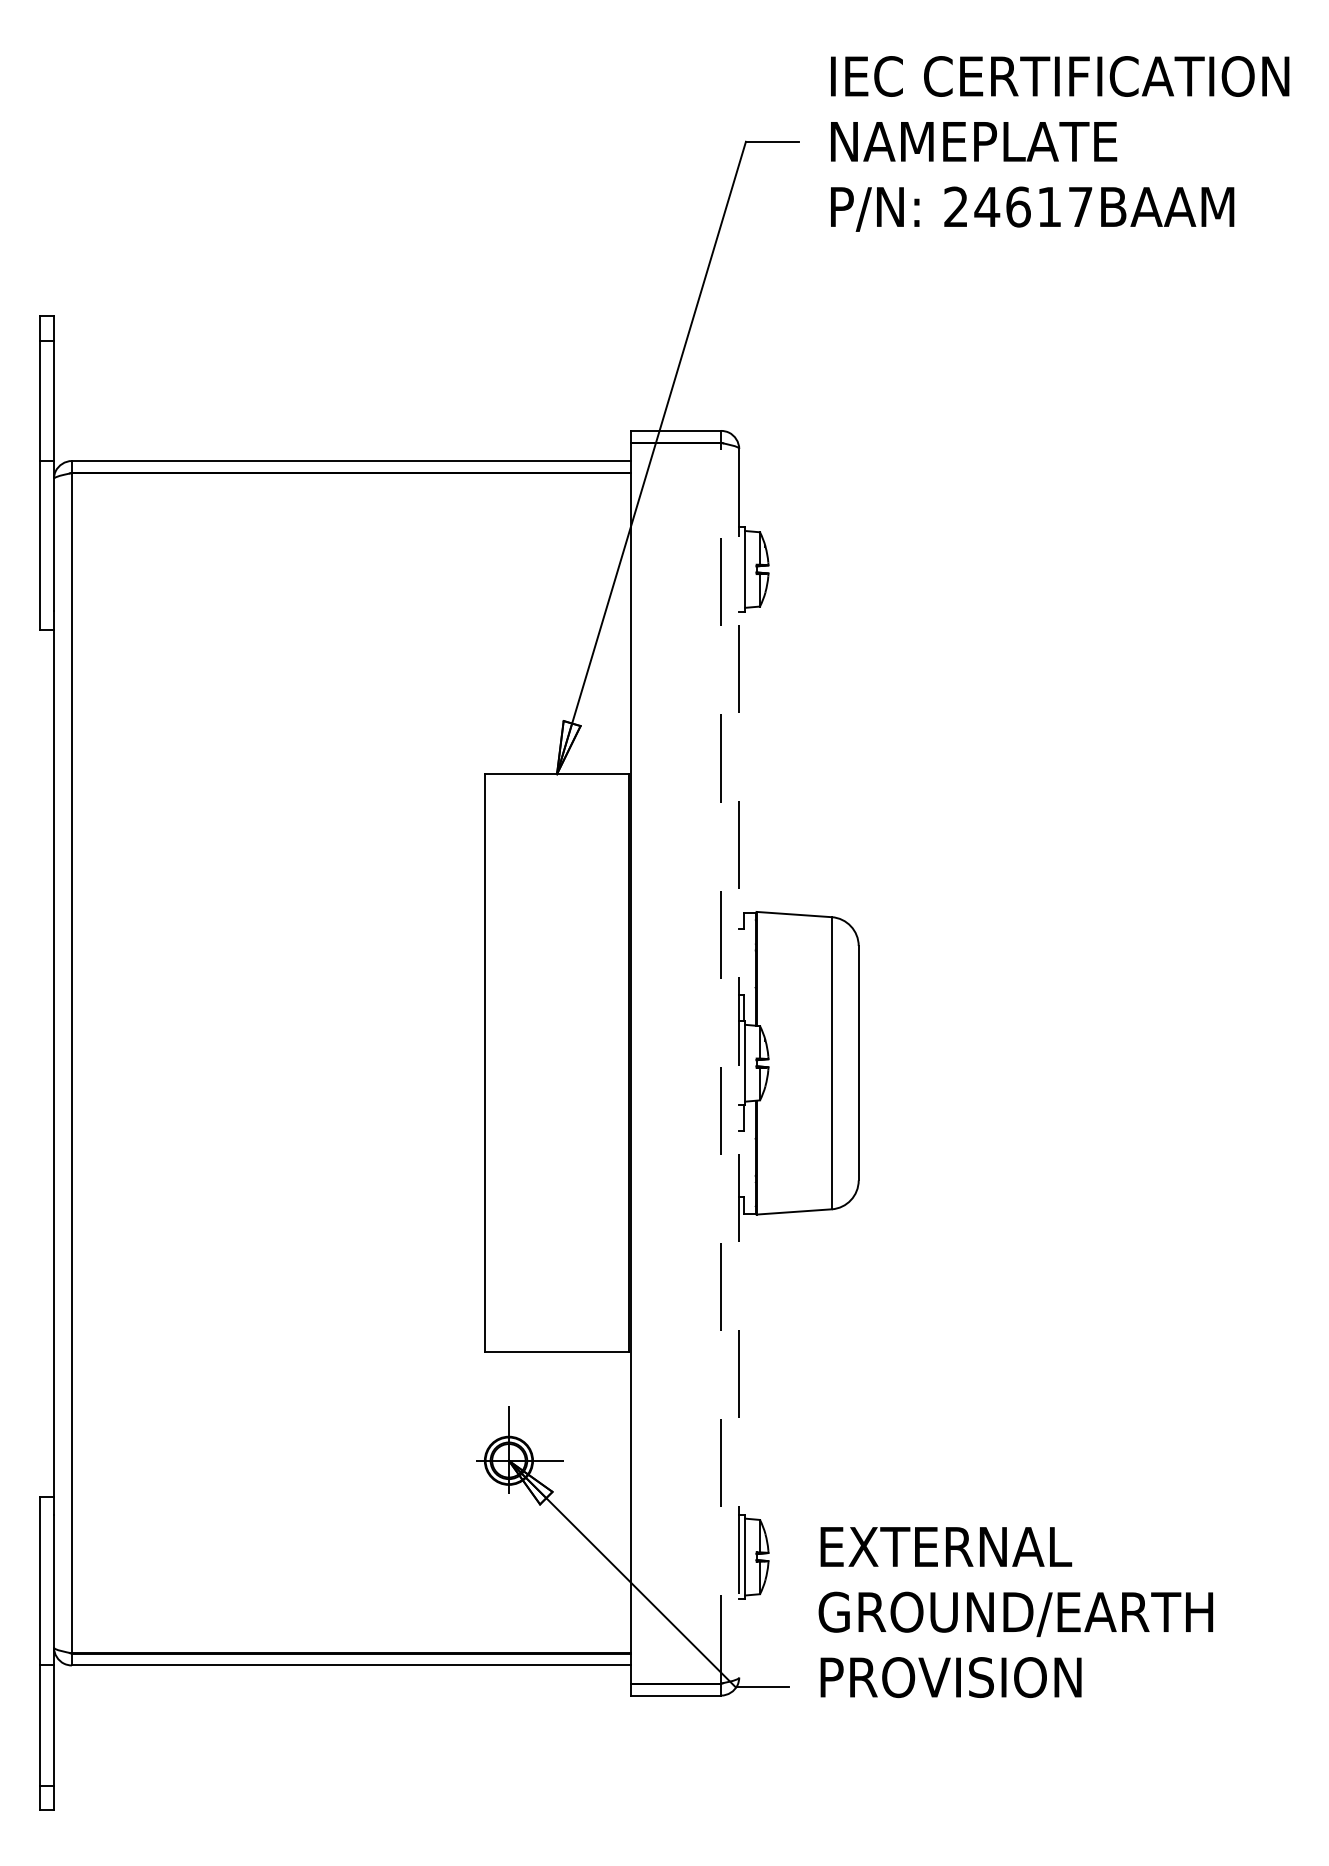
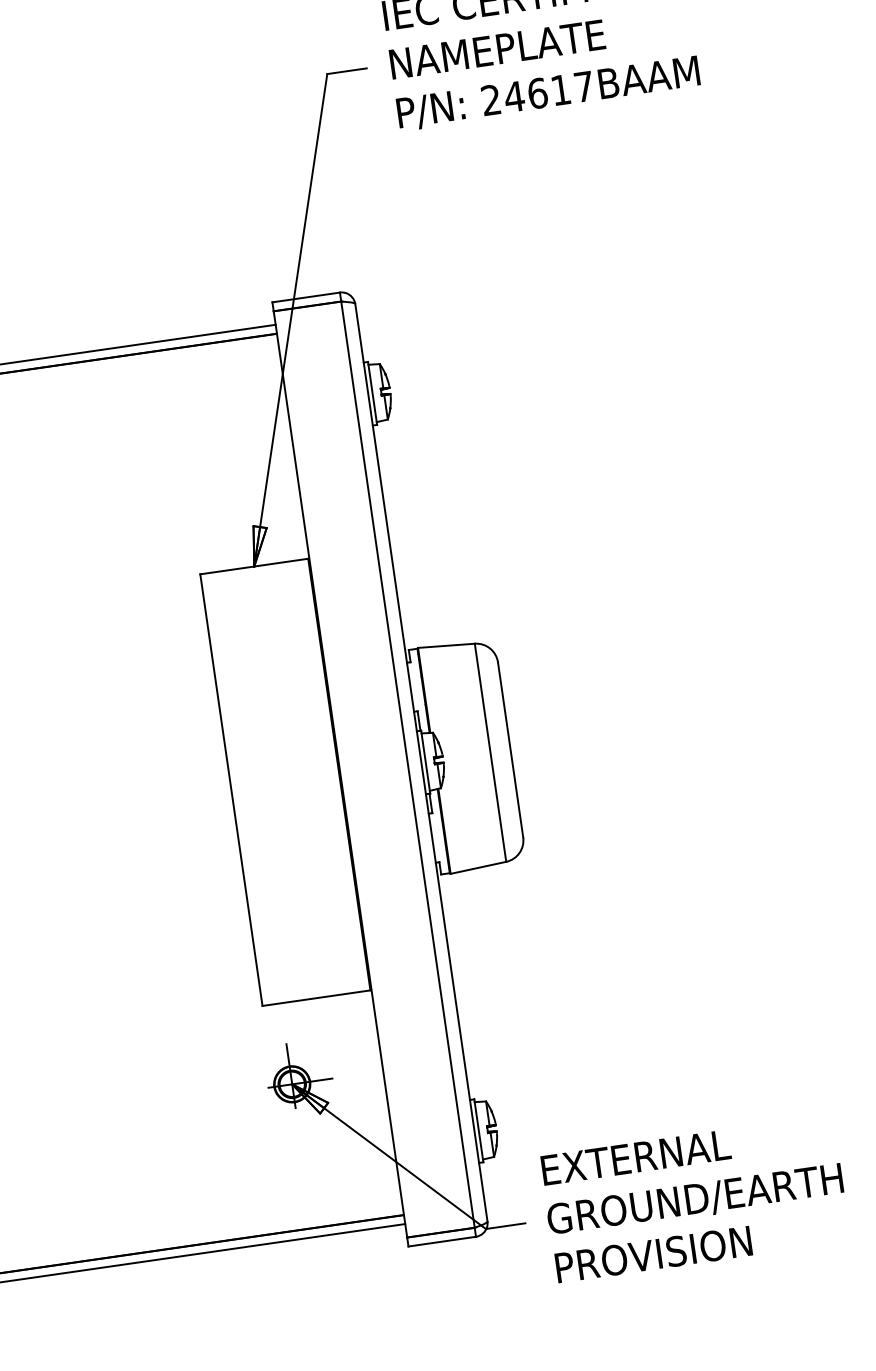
line: (721, 1062) -> (408, 764), dashed -> solid
line: (739, 1063) -> (421, 762), dashed -> solid
text: (1015, 1612) -> (694, 1199), moved

